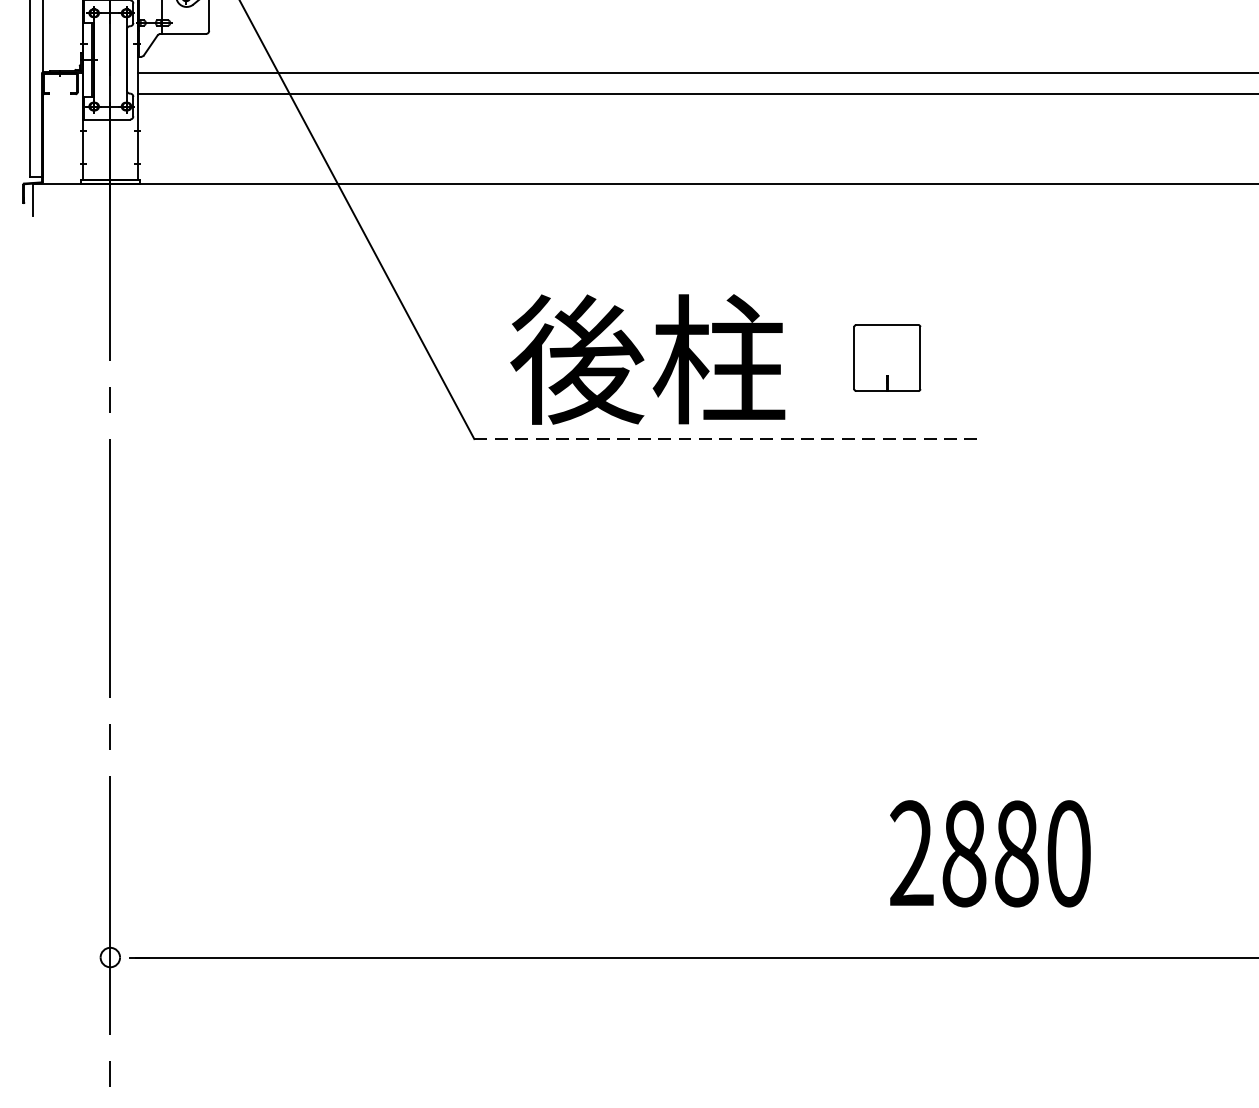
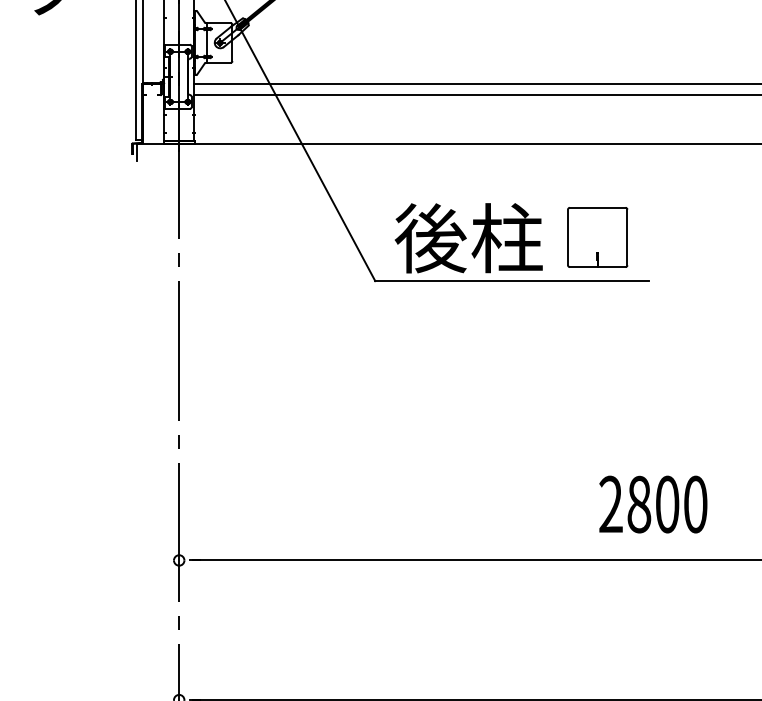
part: (886, 358) -> (597, 237), size x1.67
line: (728, 439) -> (512, 281), dashed -> solid
text: (1016, 853) -> (667, 504), 2880 -> 2800

